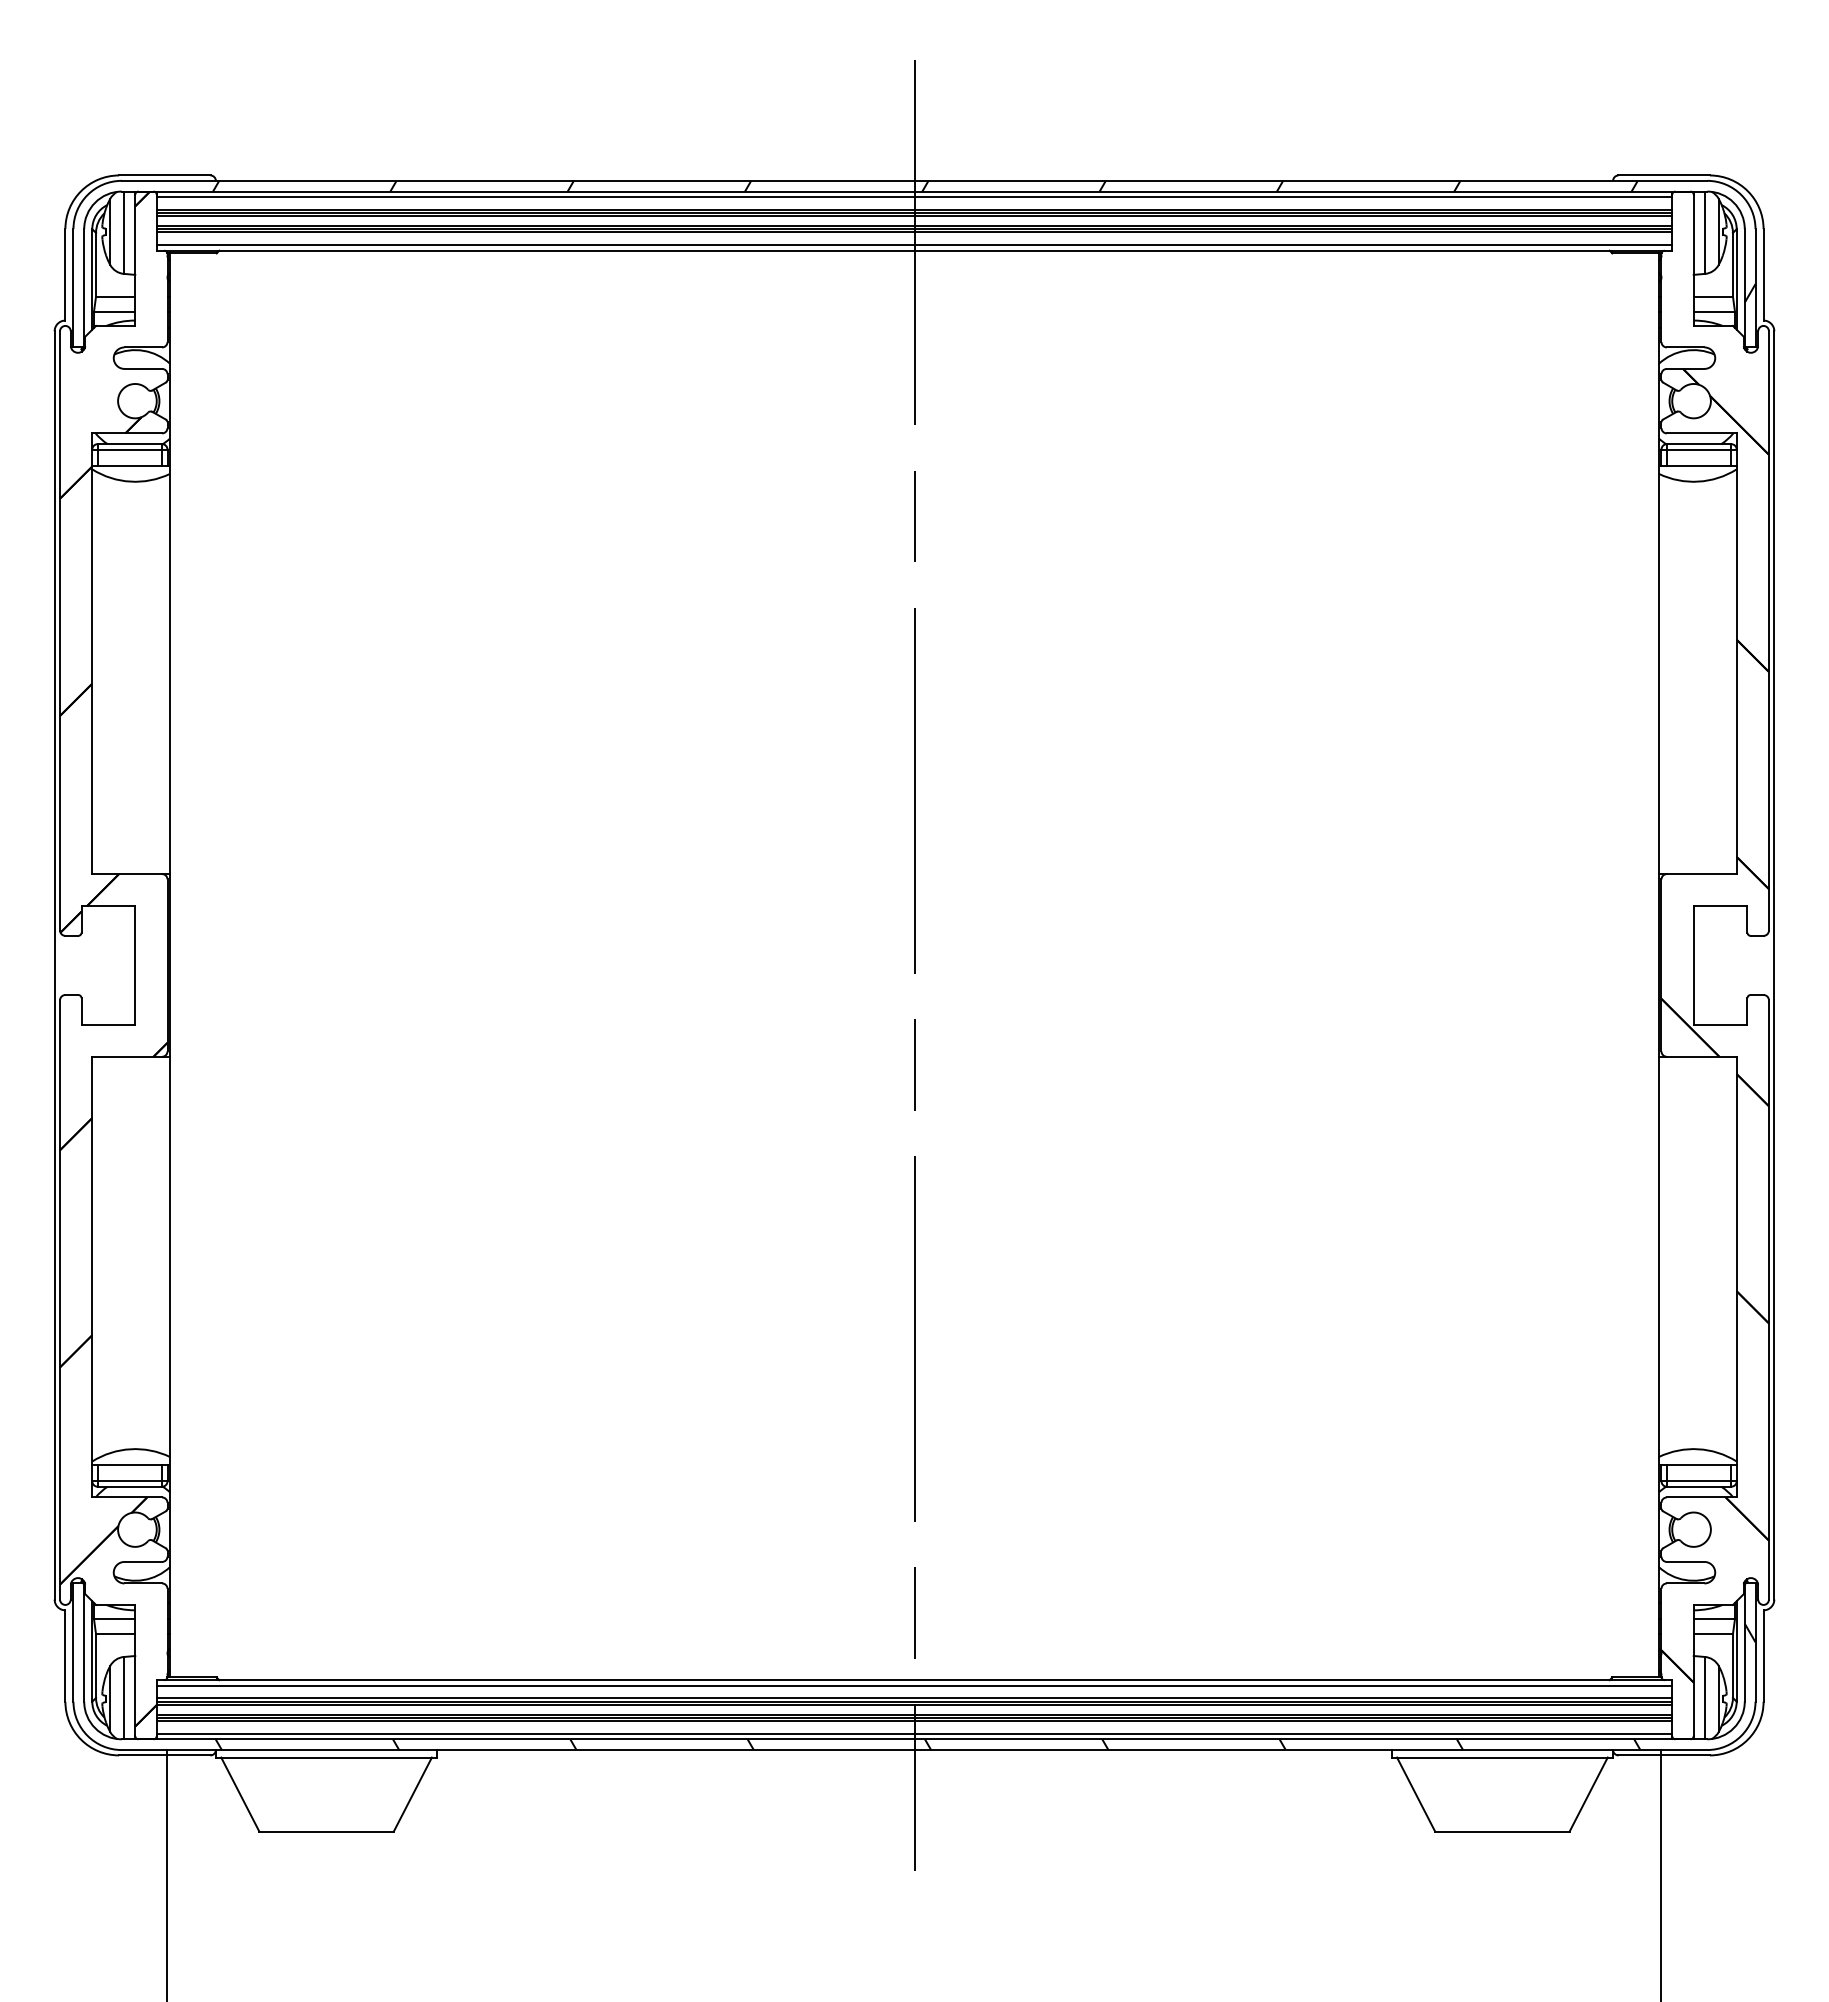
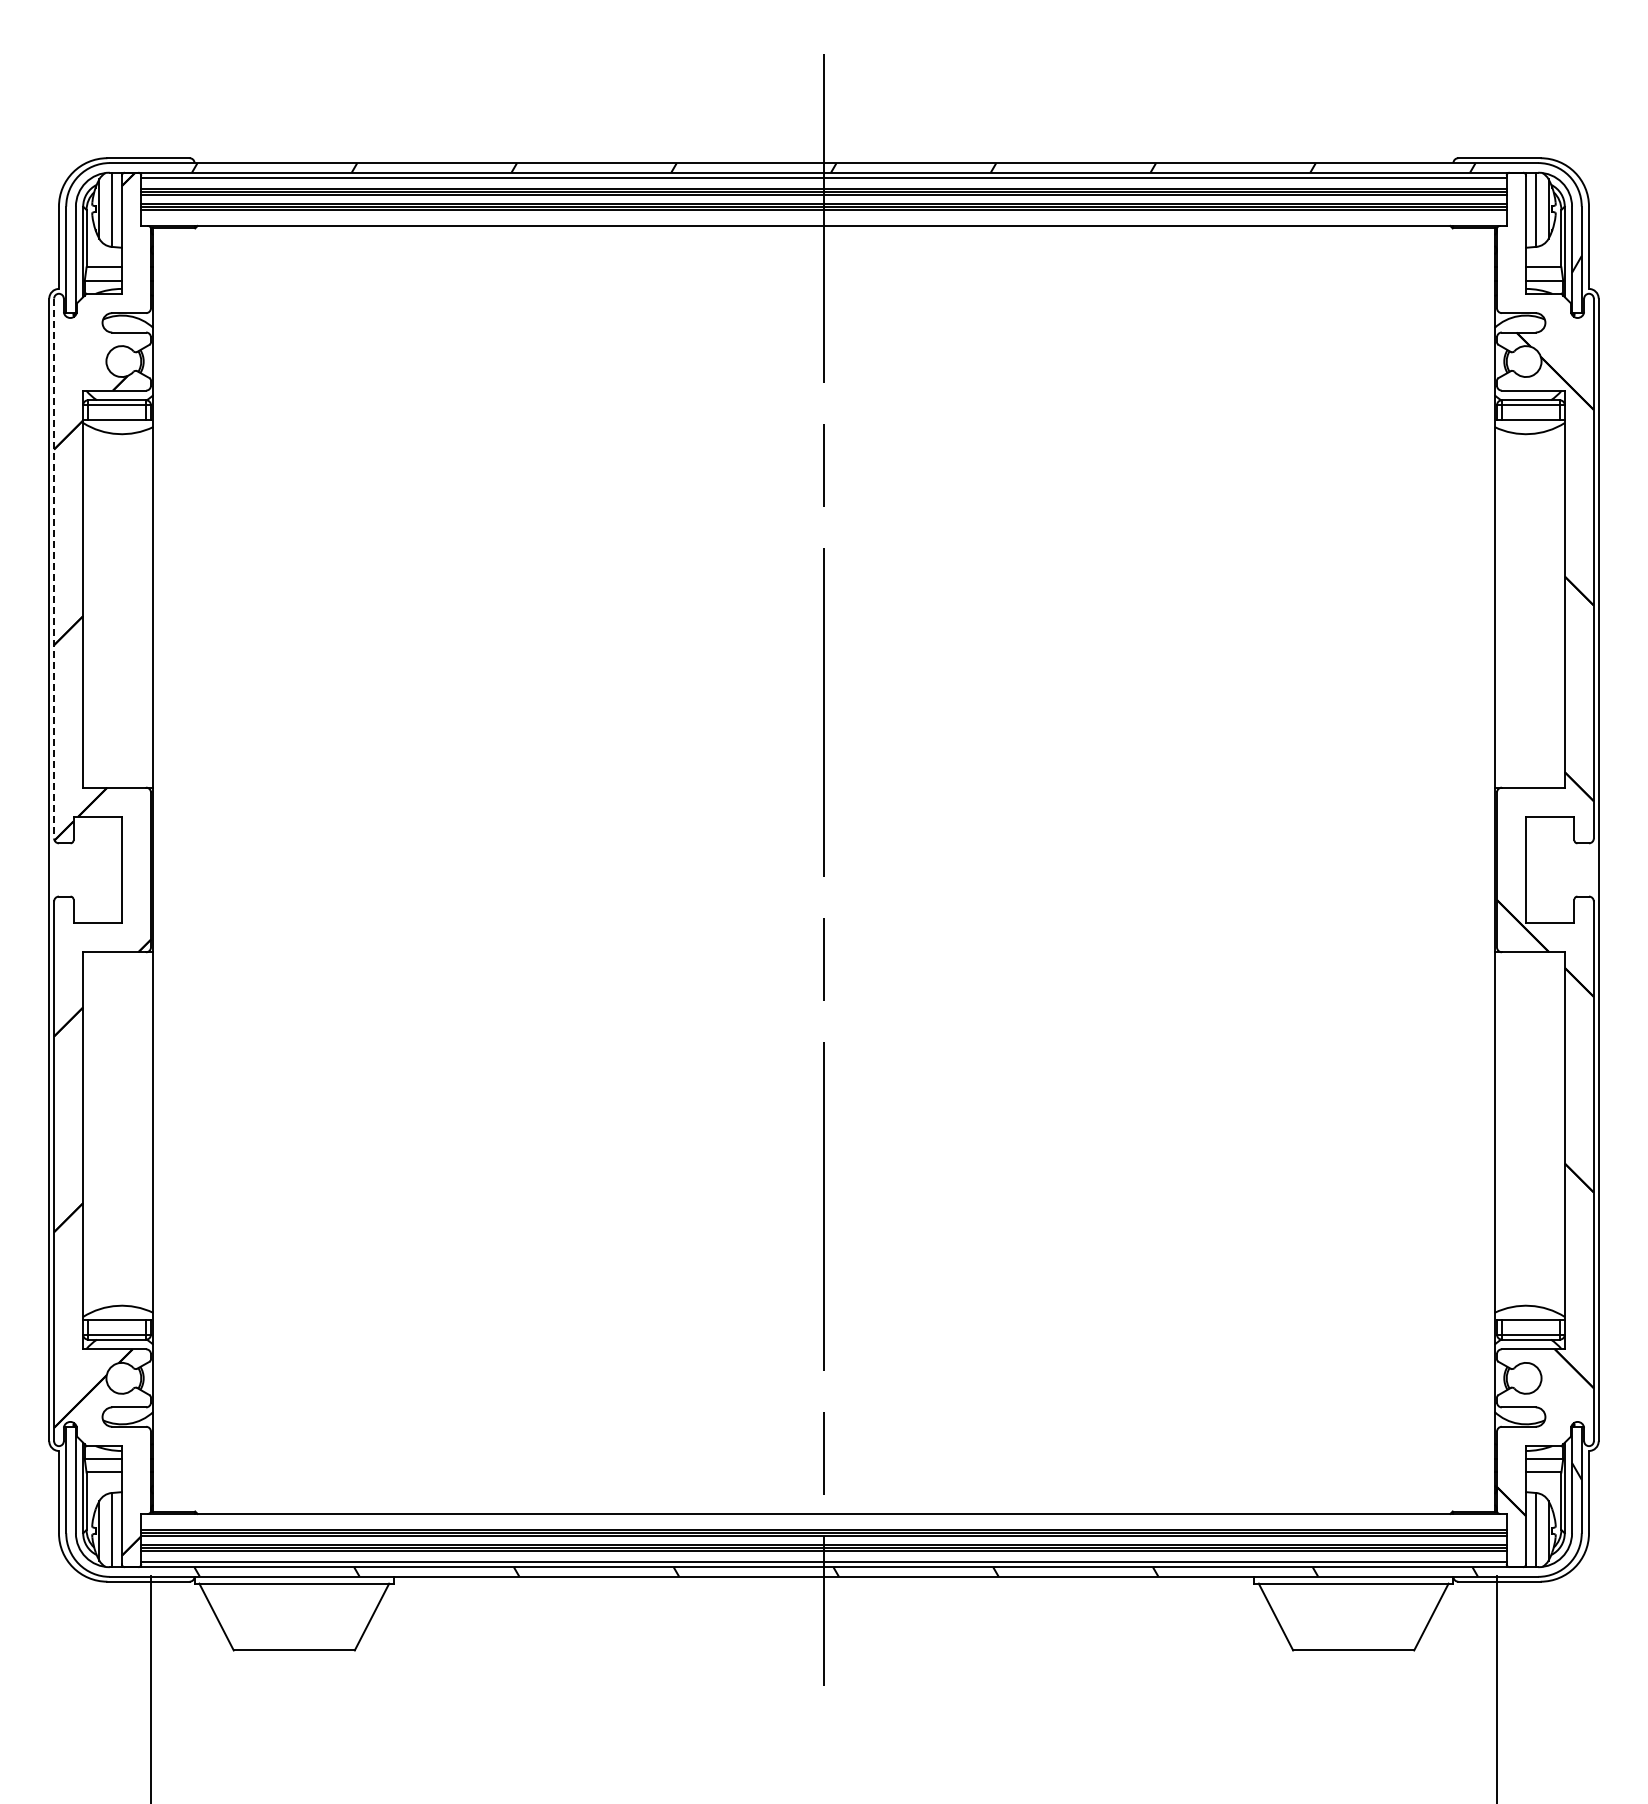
line: (913, 245) -> (823, 221), removed
line: (60, 630) -> (54, 568), solid -> dashed
line: (913, 1685) -> (823, 1518), removed

